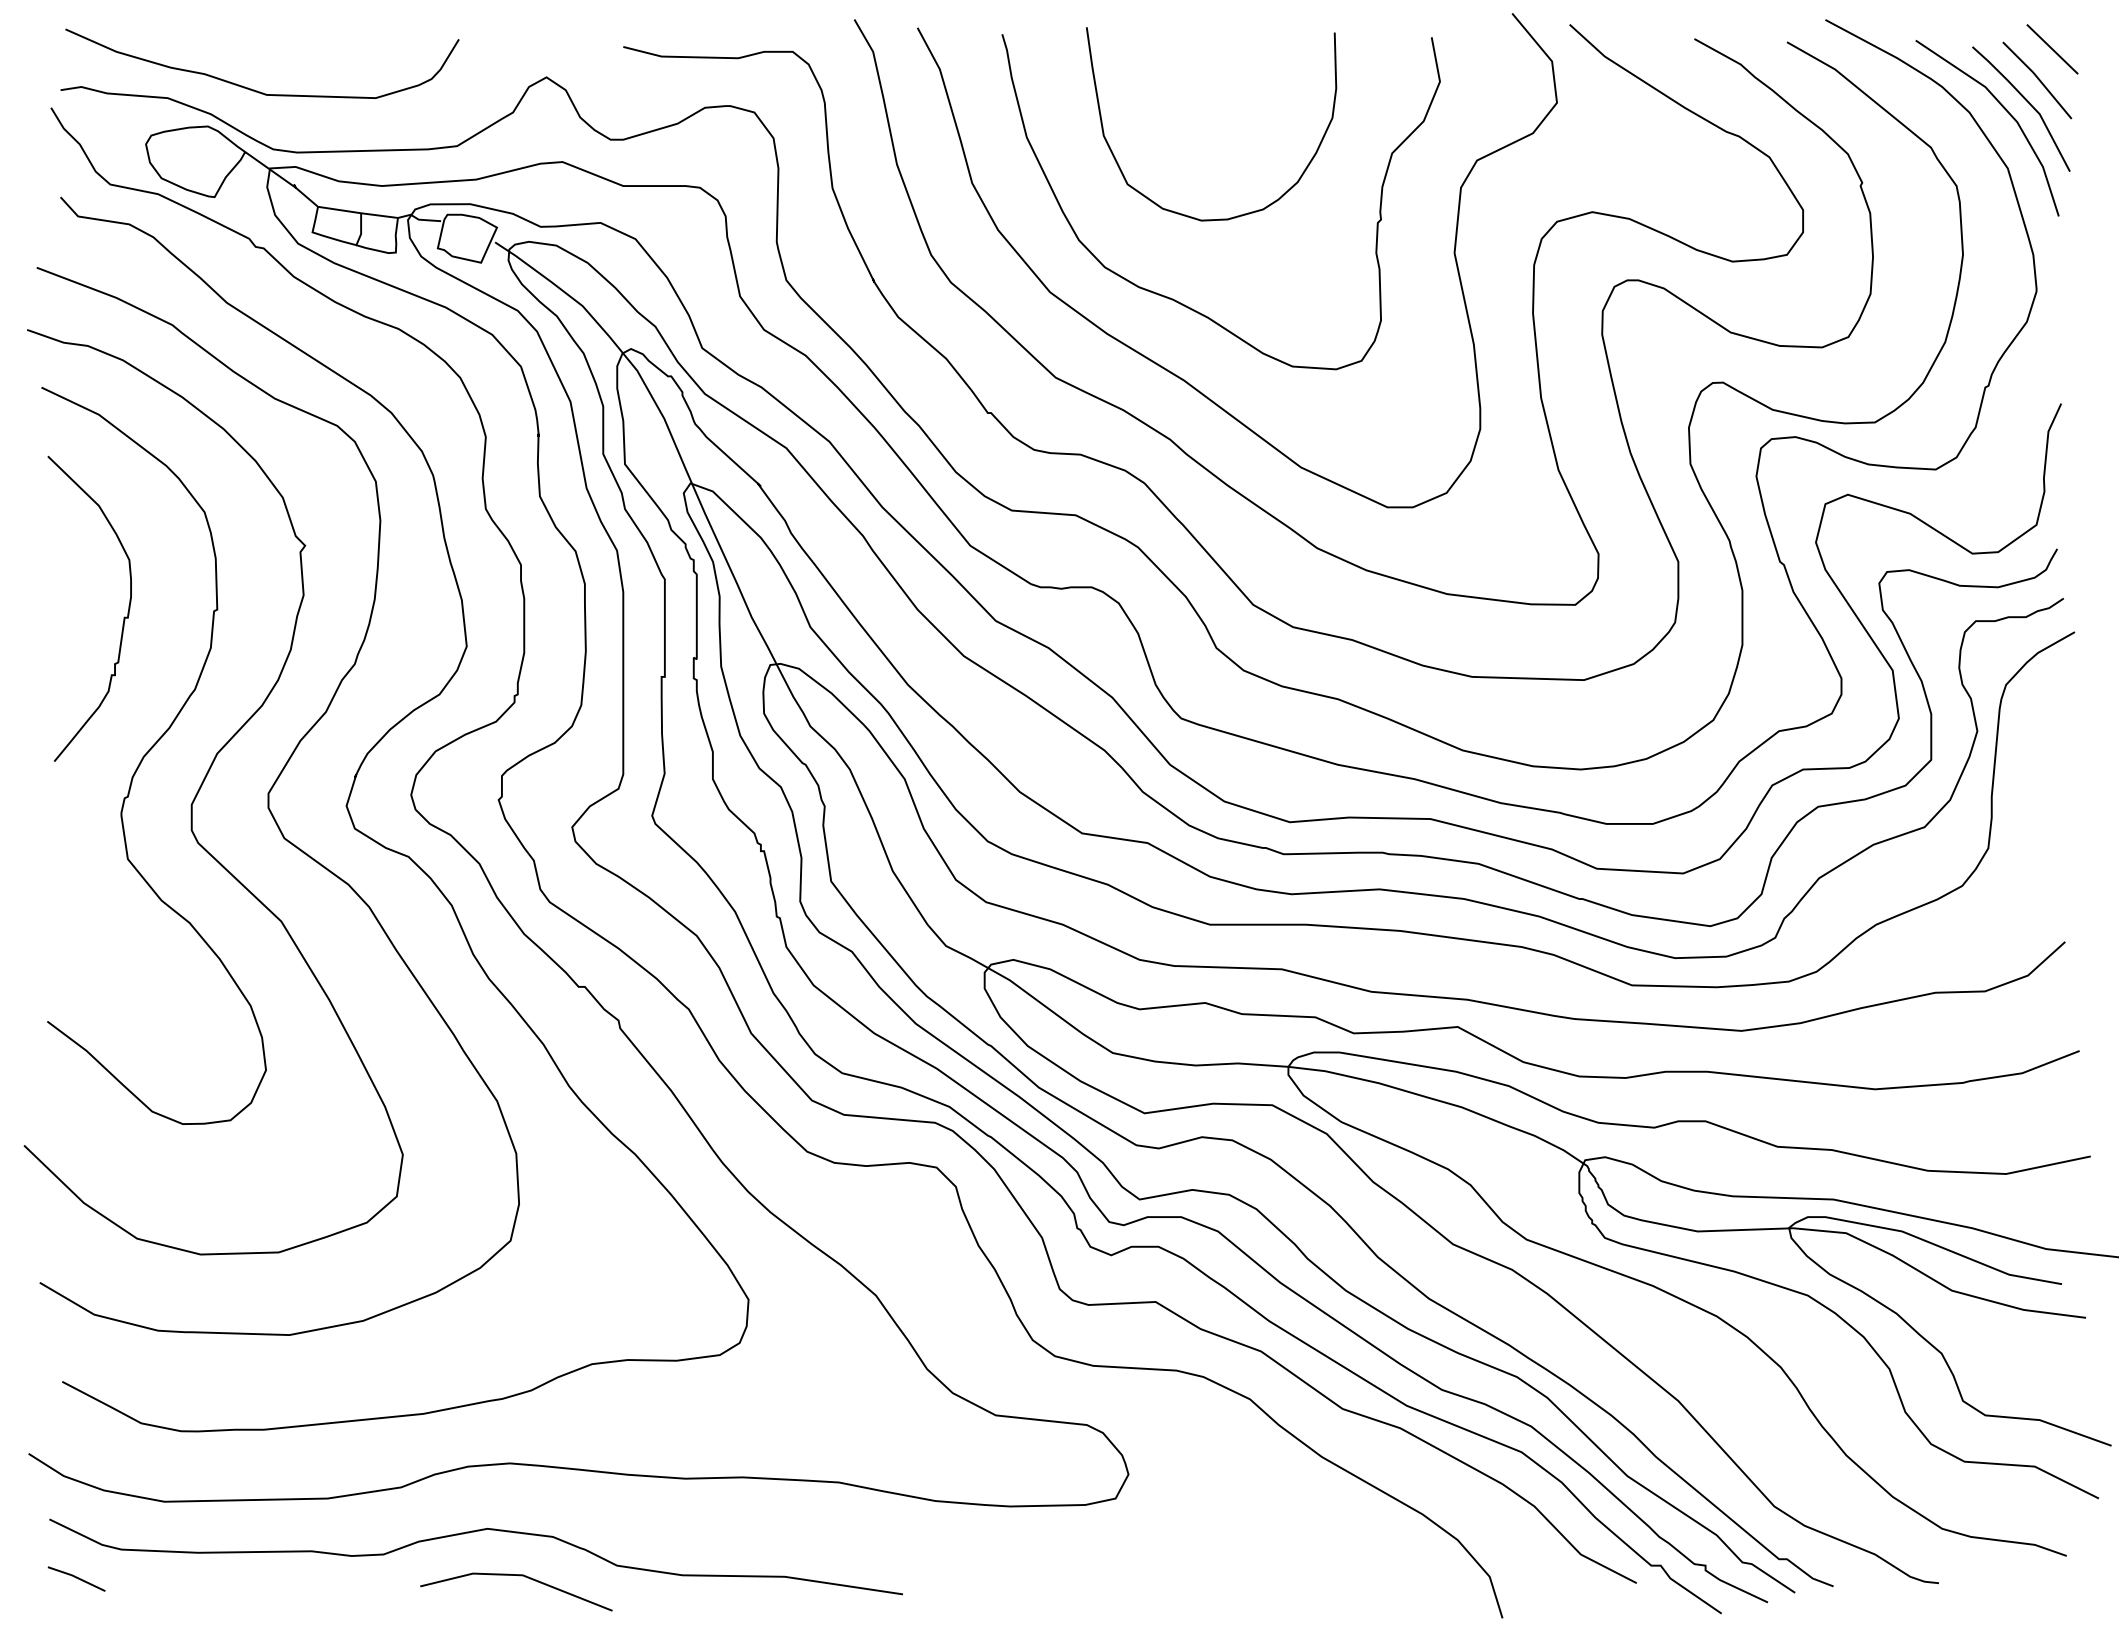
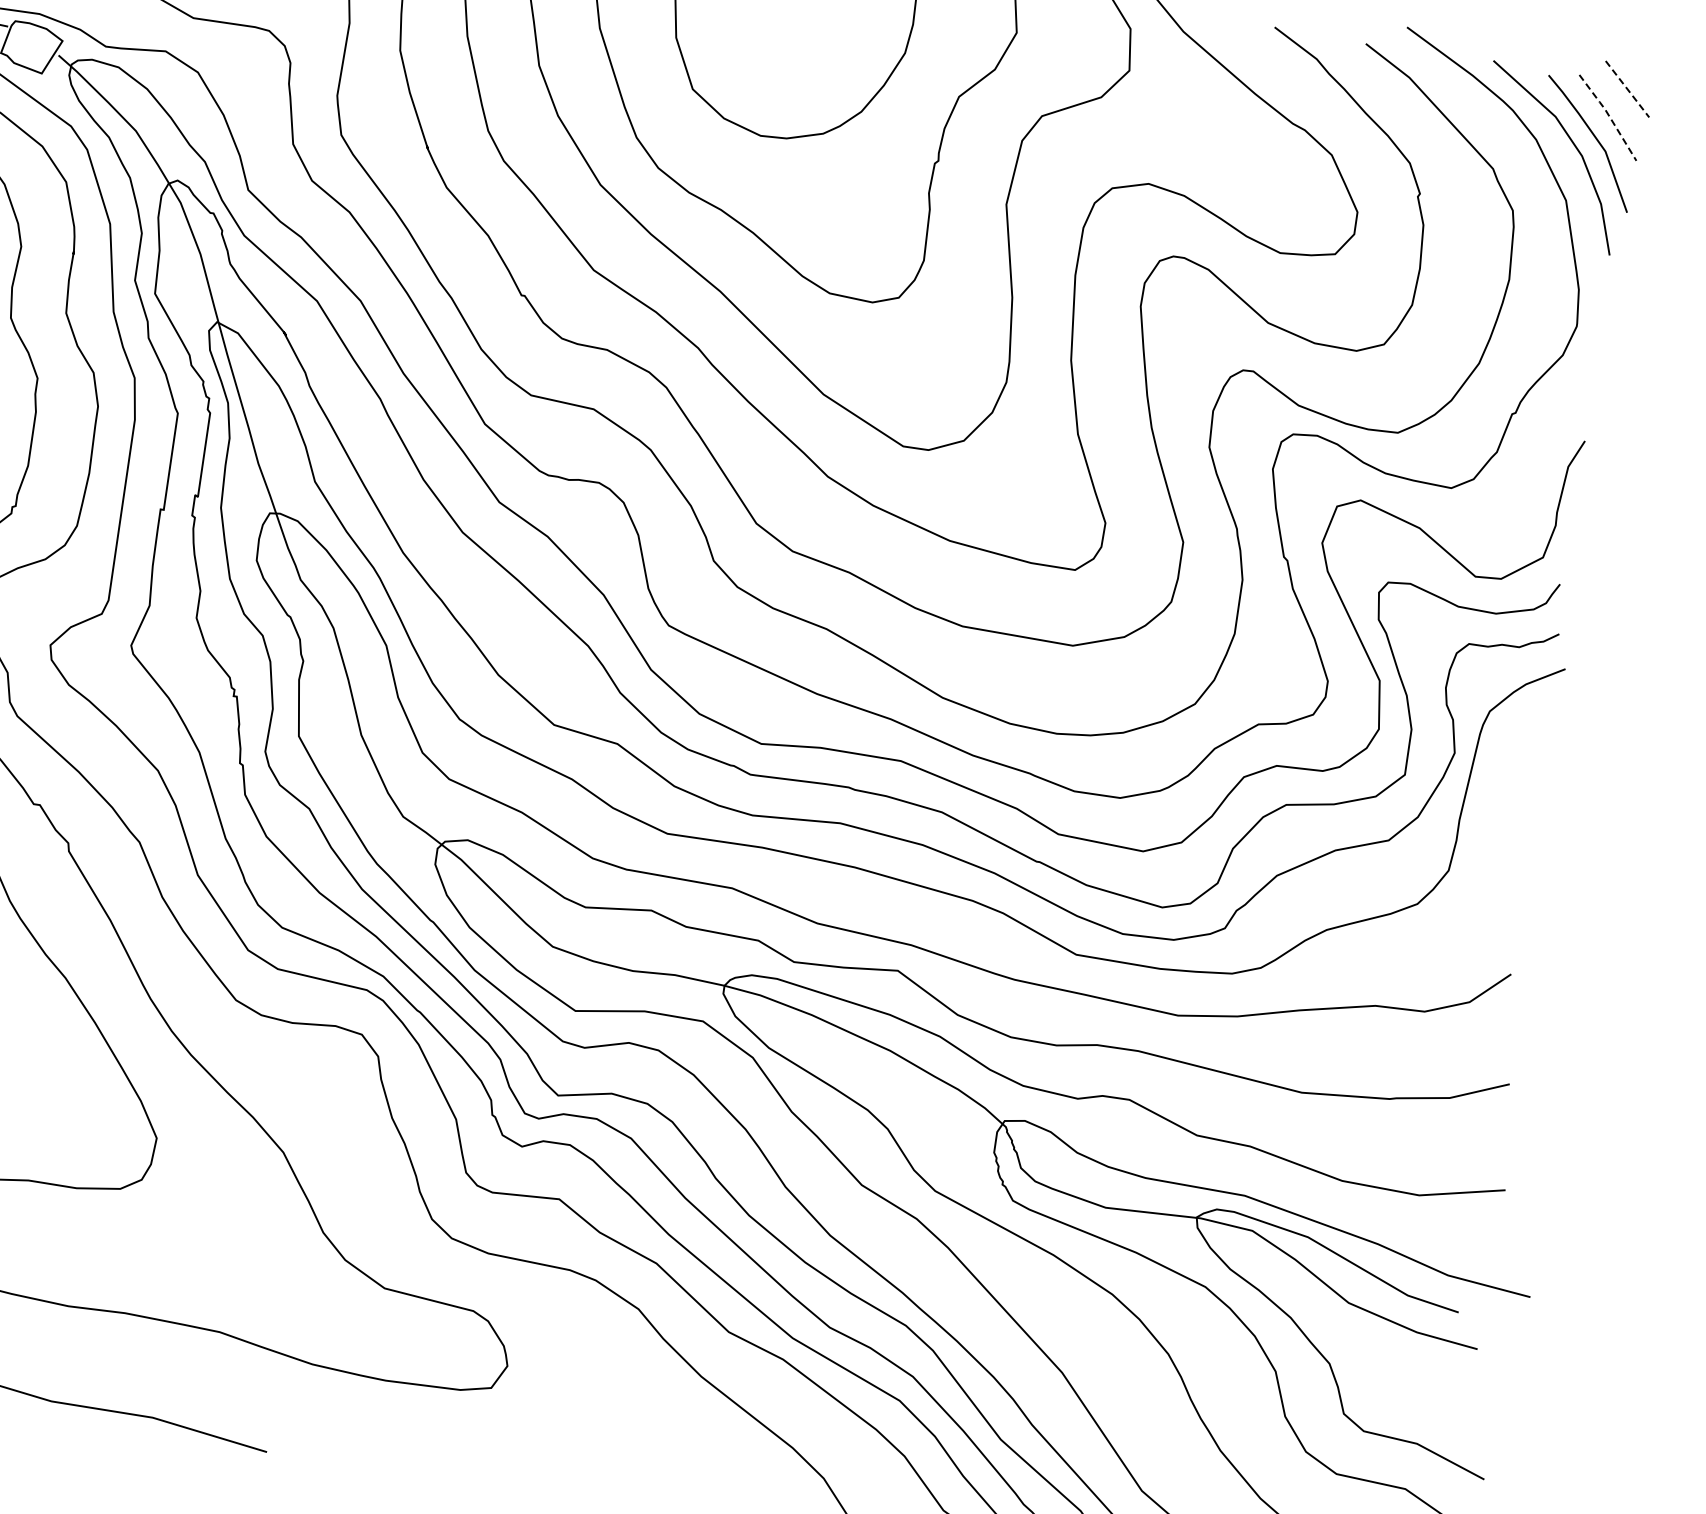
line: (2052, 49) -> (1627, 89), solid -> dashed
line: (2038, 78) -> (1609, 116), solid -> dashed

